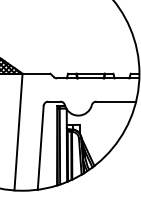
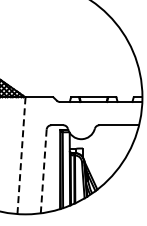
line: (18, 132) -> (21, 156), solid -> dashed
line: (40, 147) -> (43, 171), solid -> dashed

